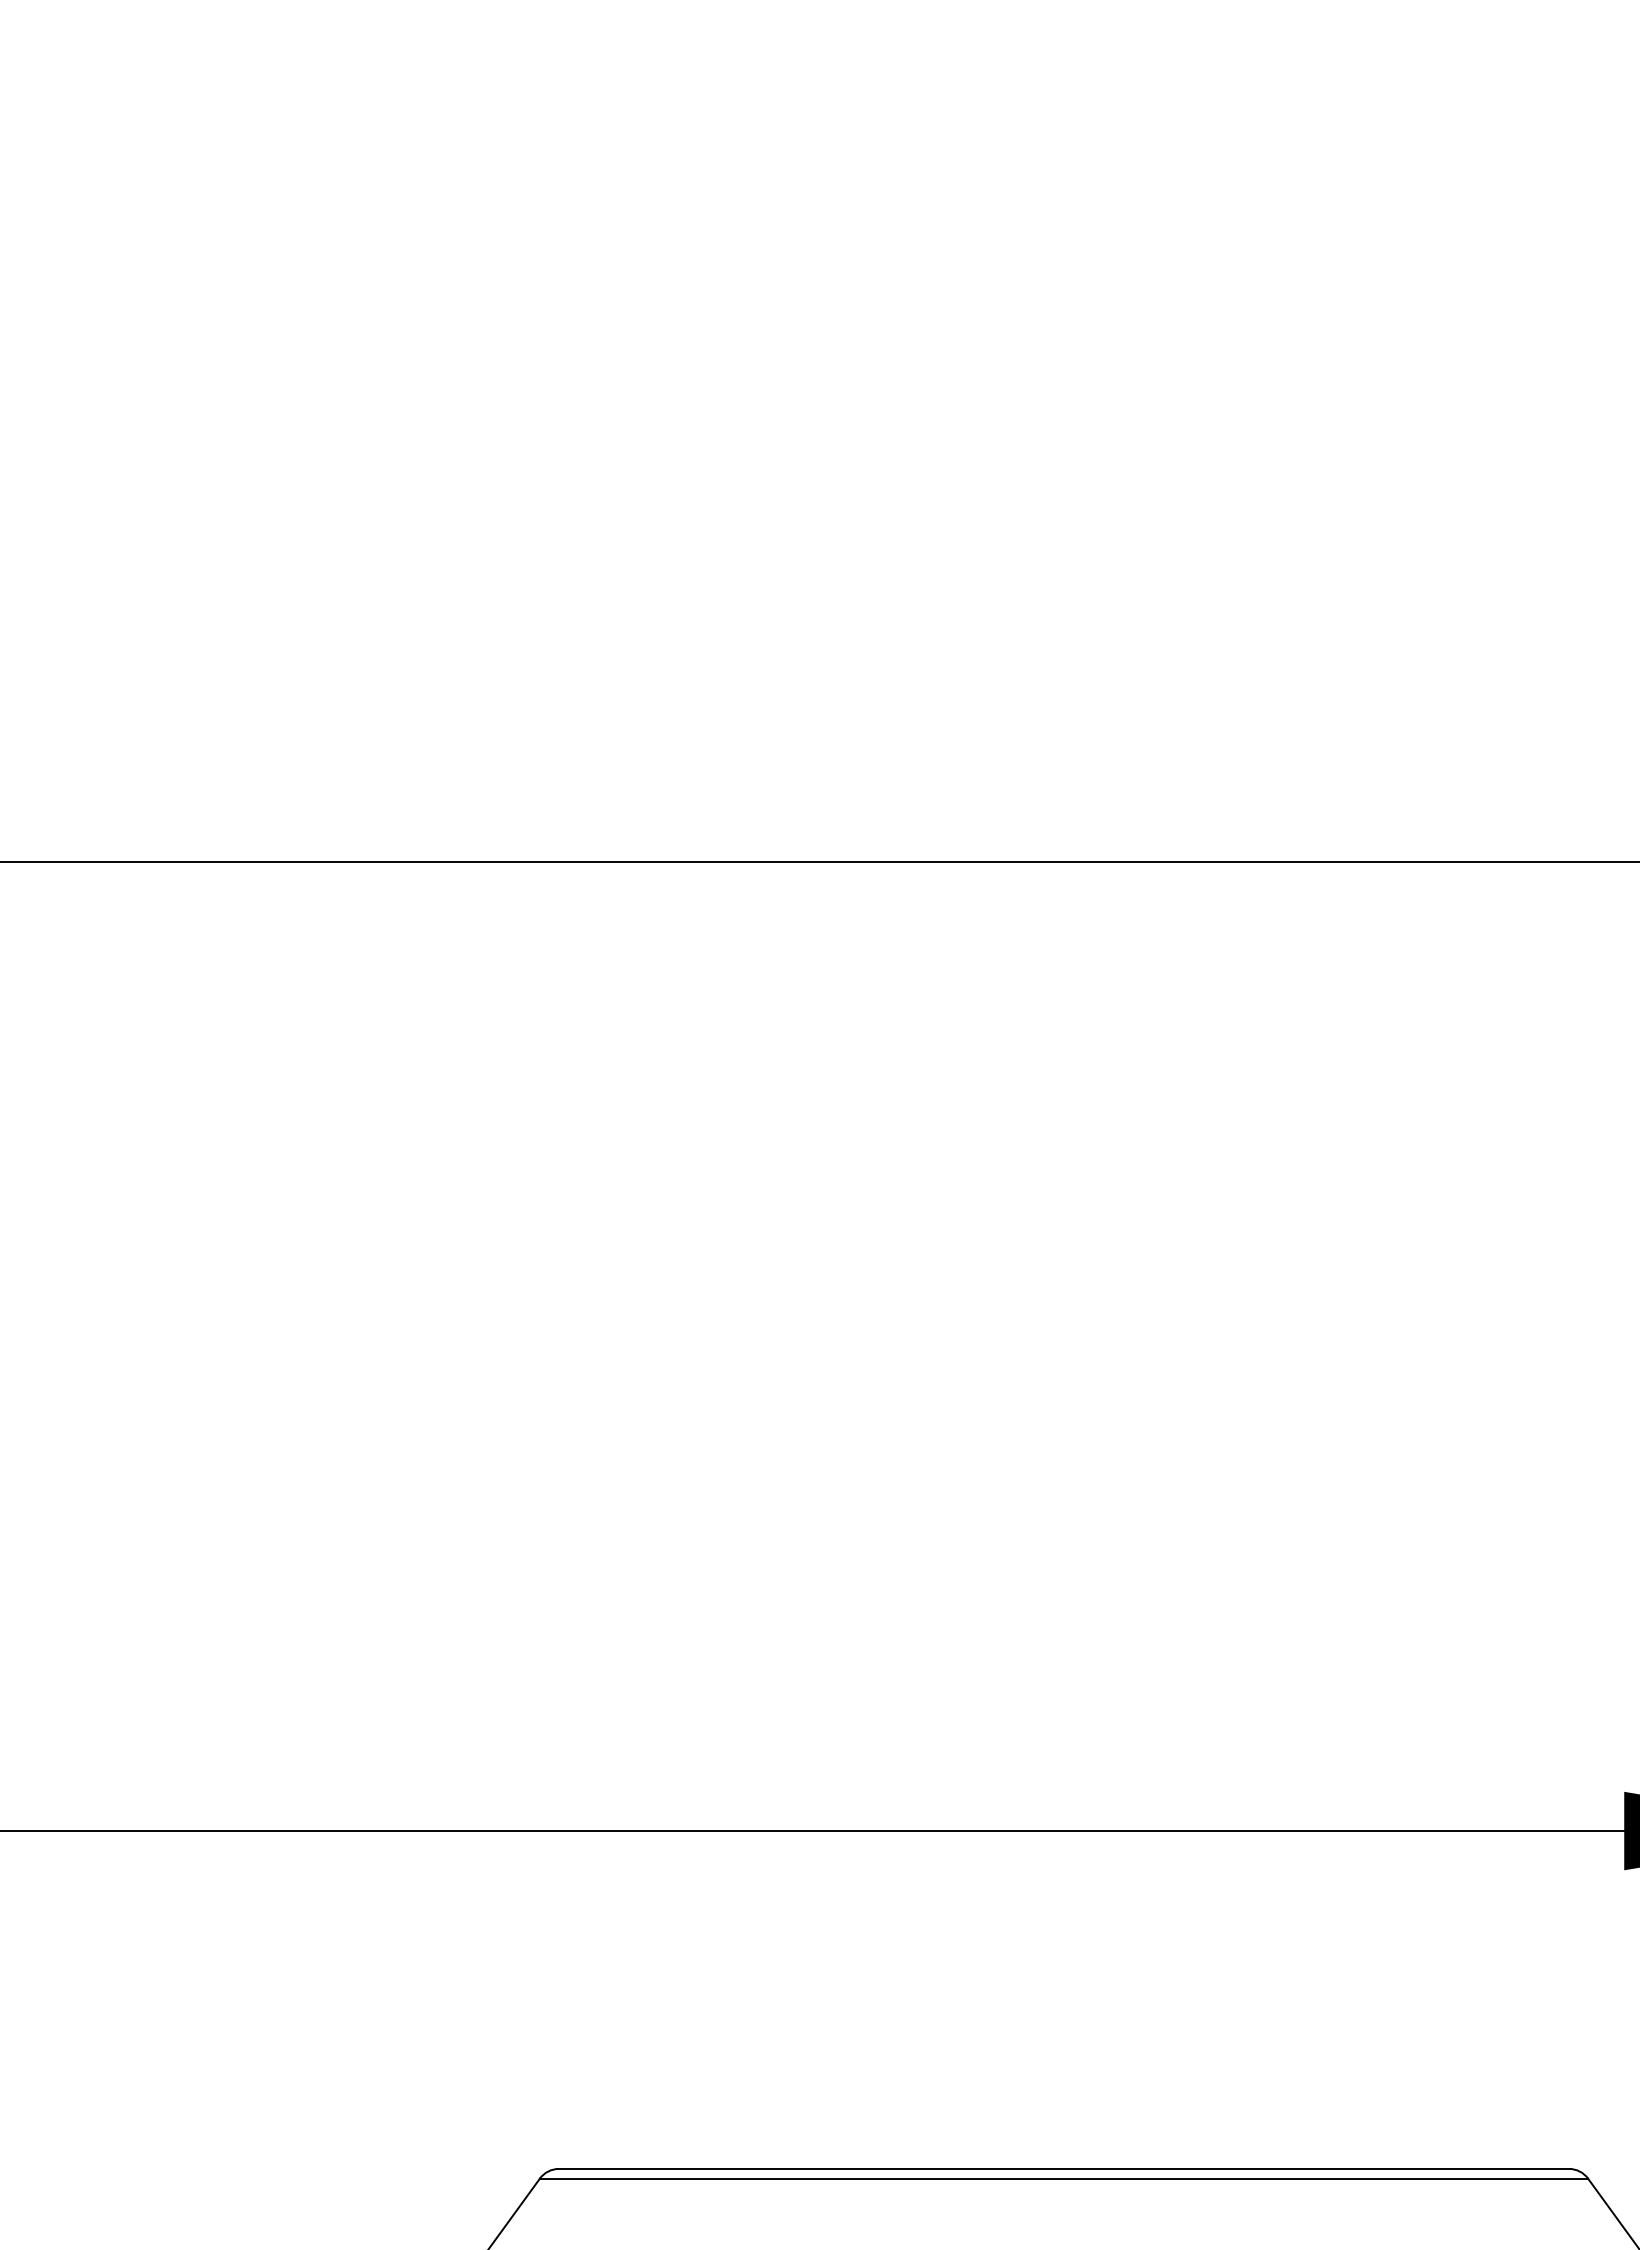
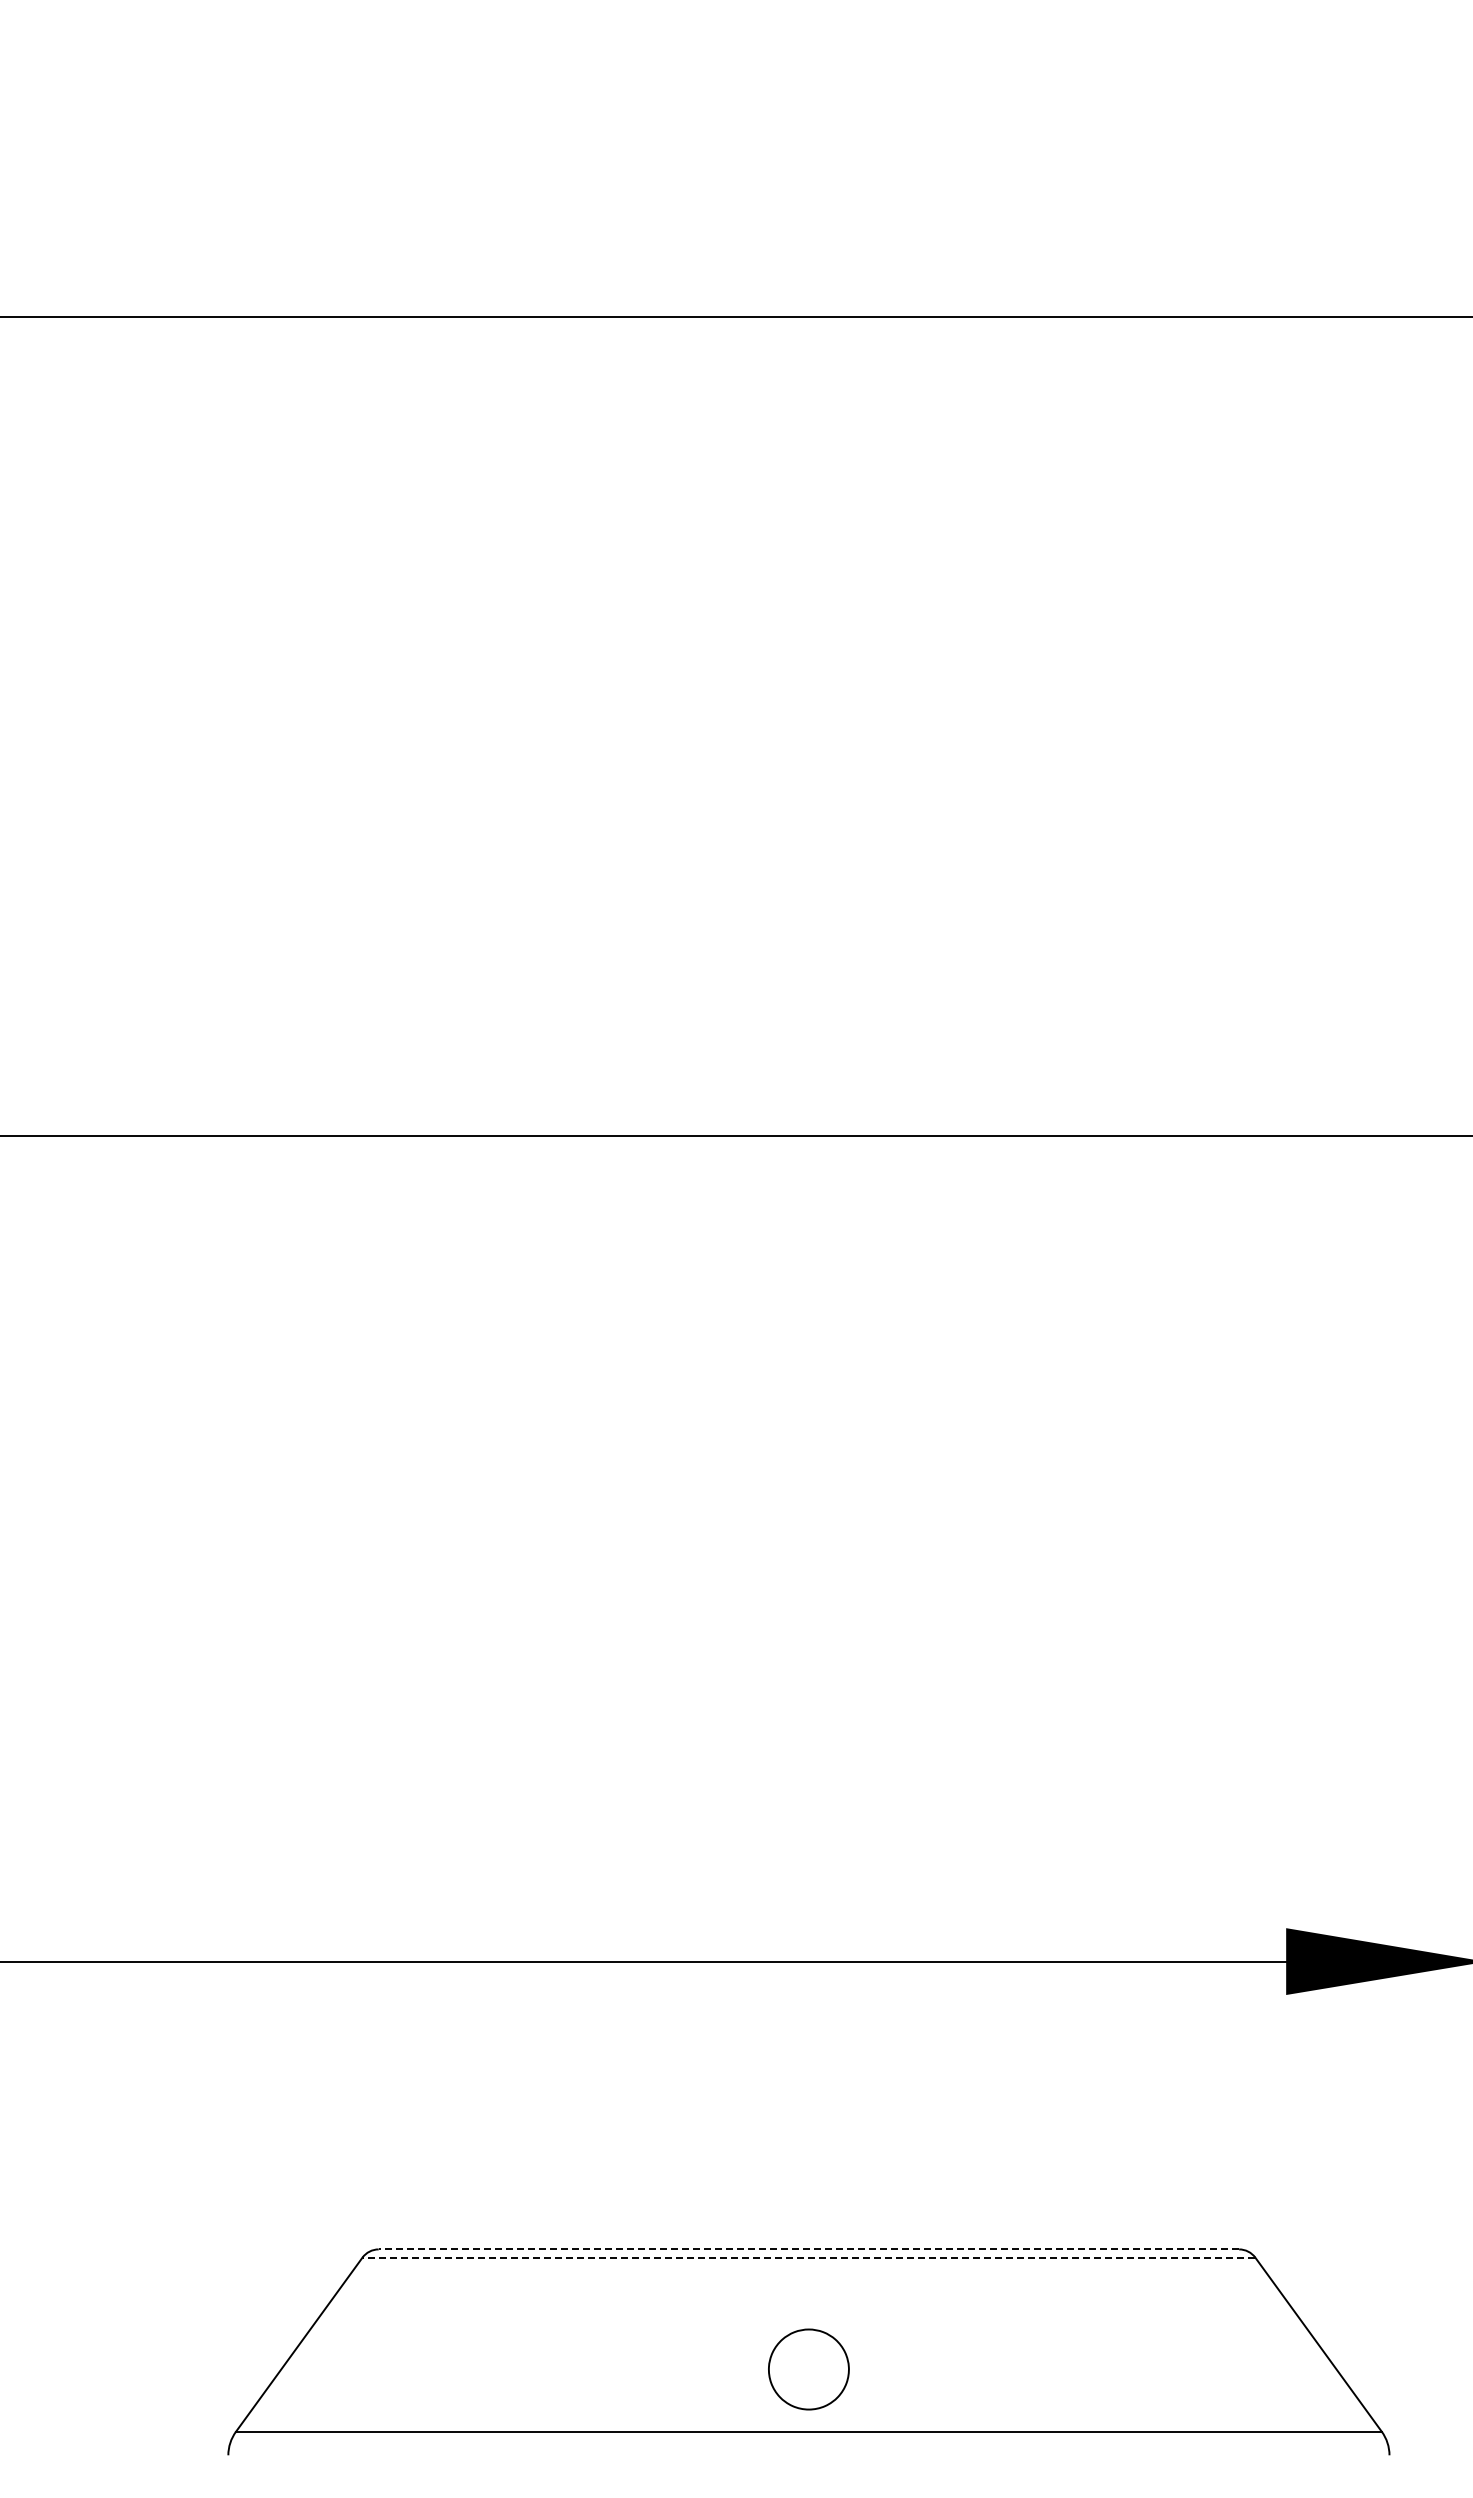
line: (1063, 2169) -> (808, 2249), solid -> dashed
line: (1063, 2178) -> (808, 2257), solid -> dashed

